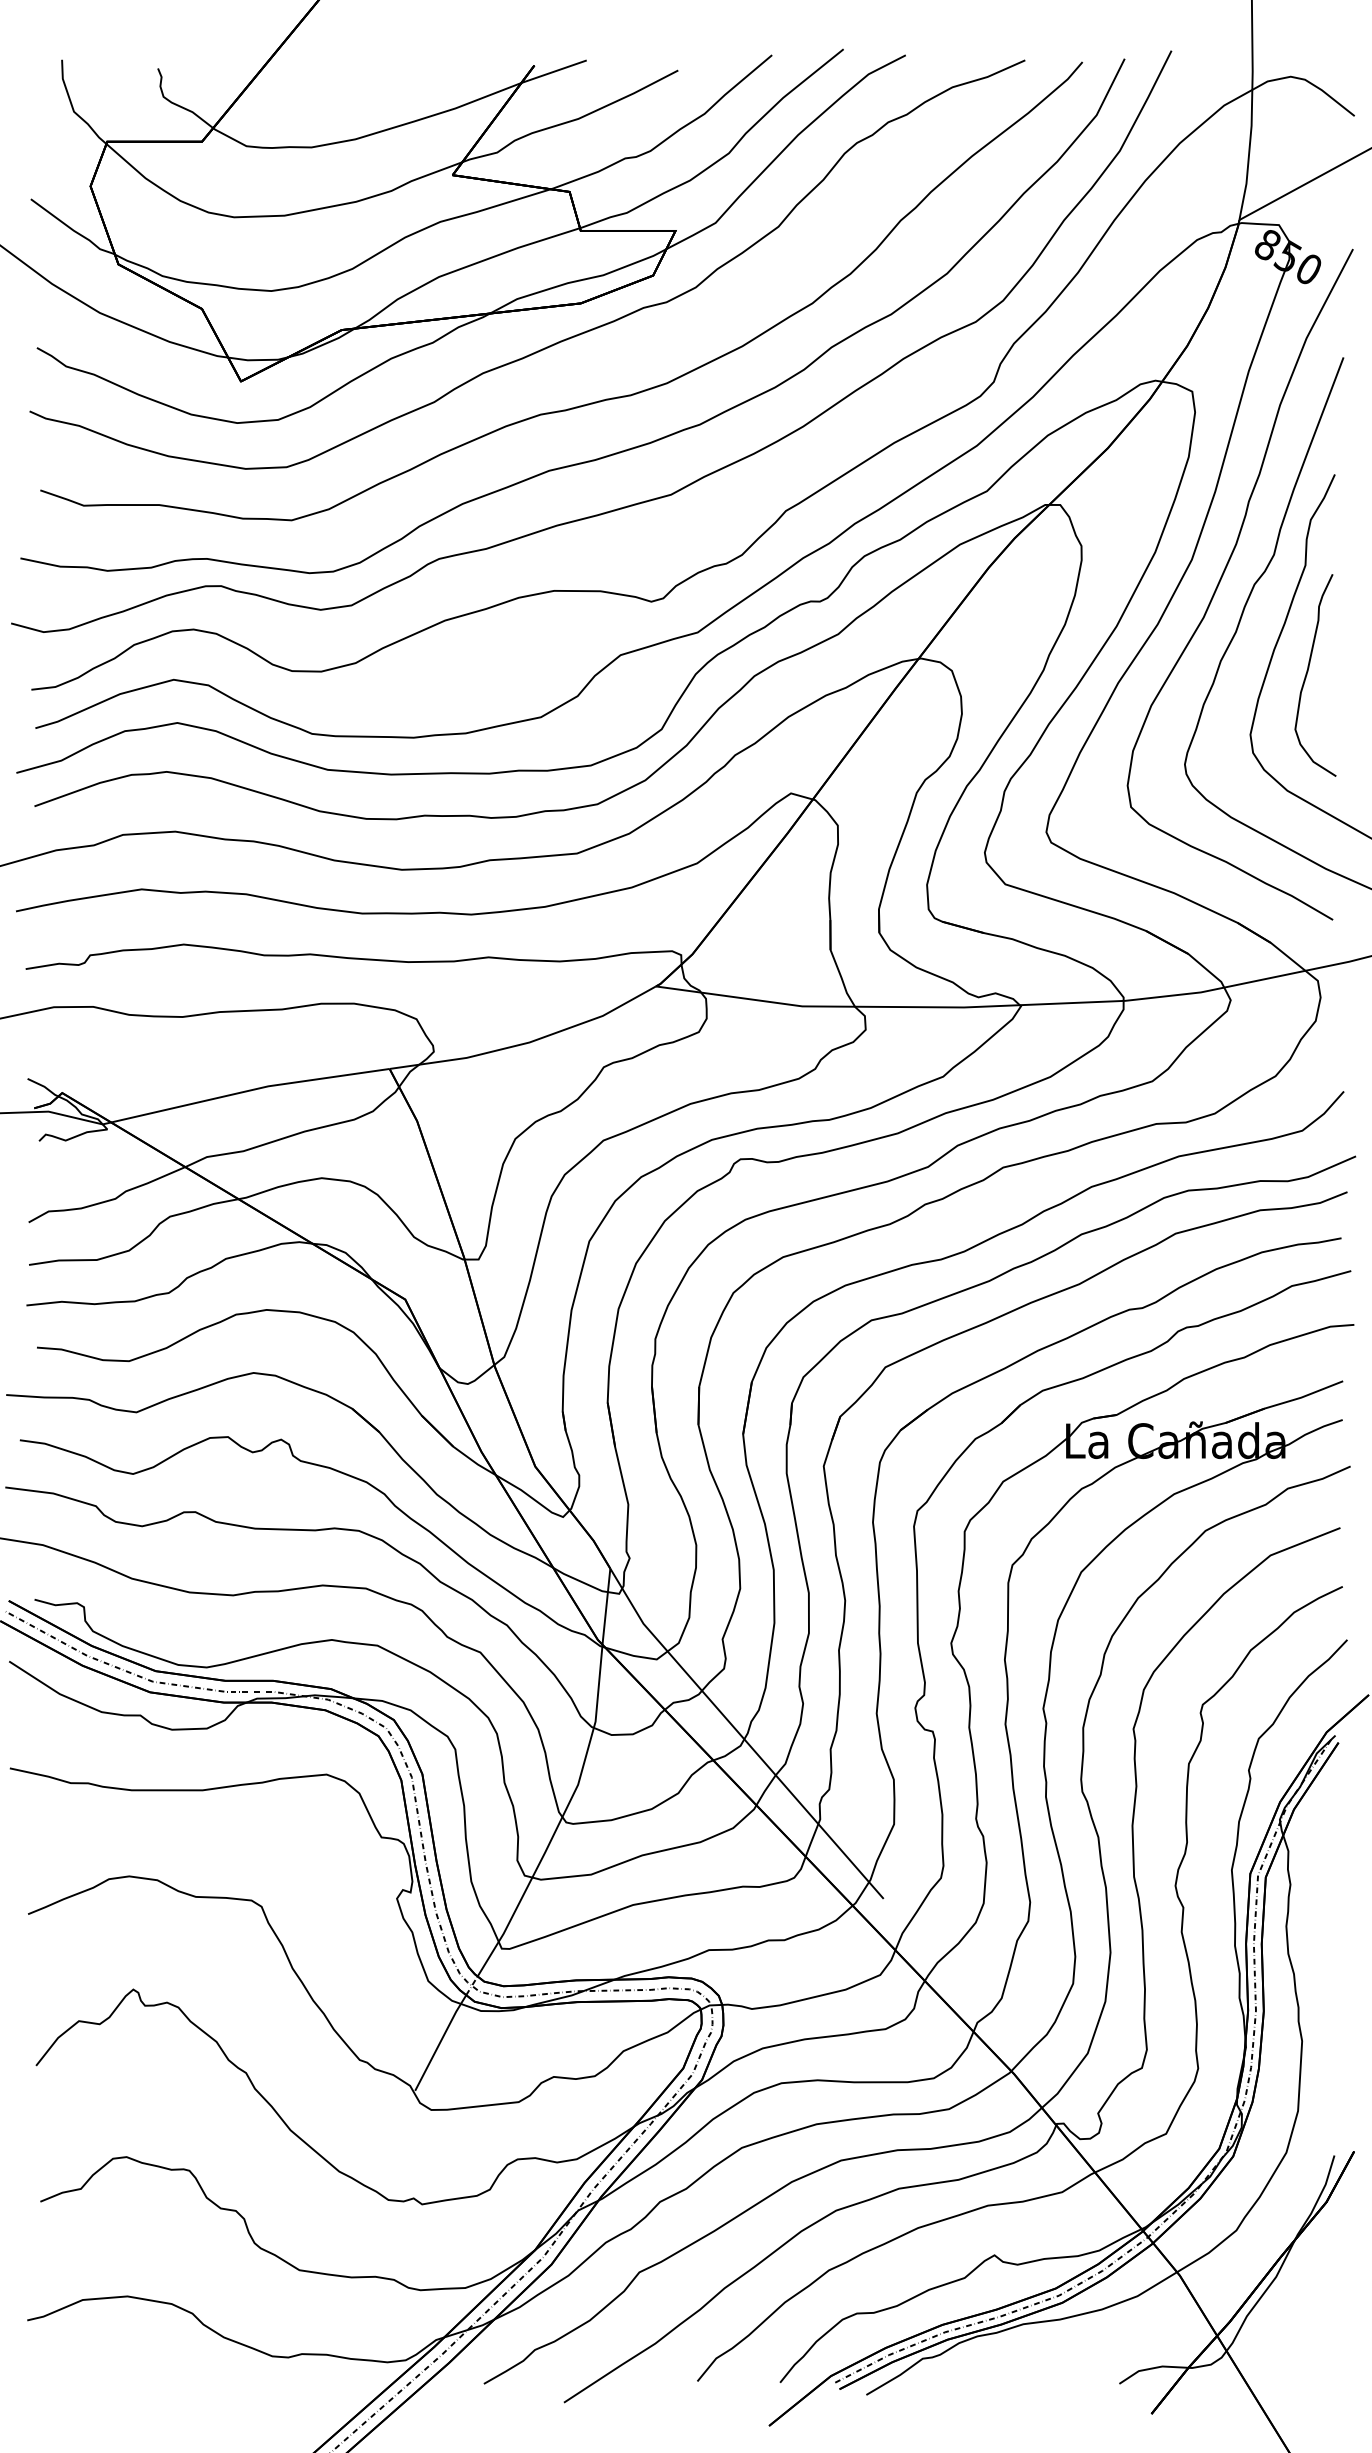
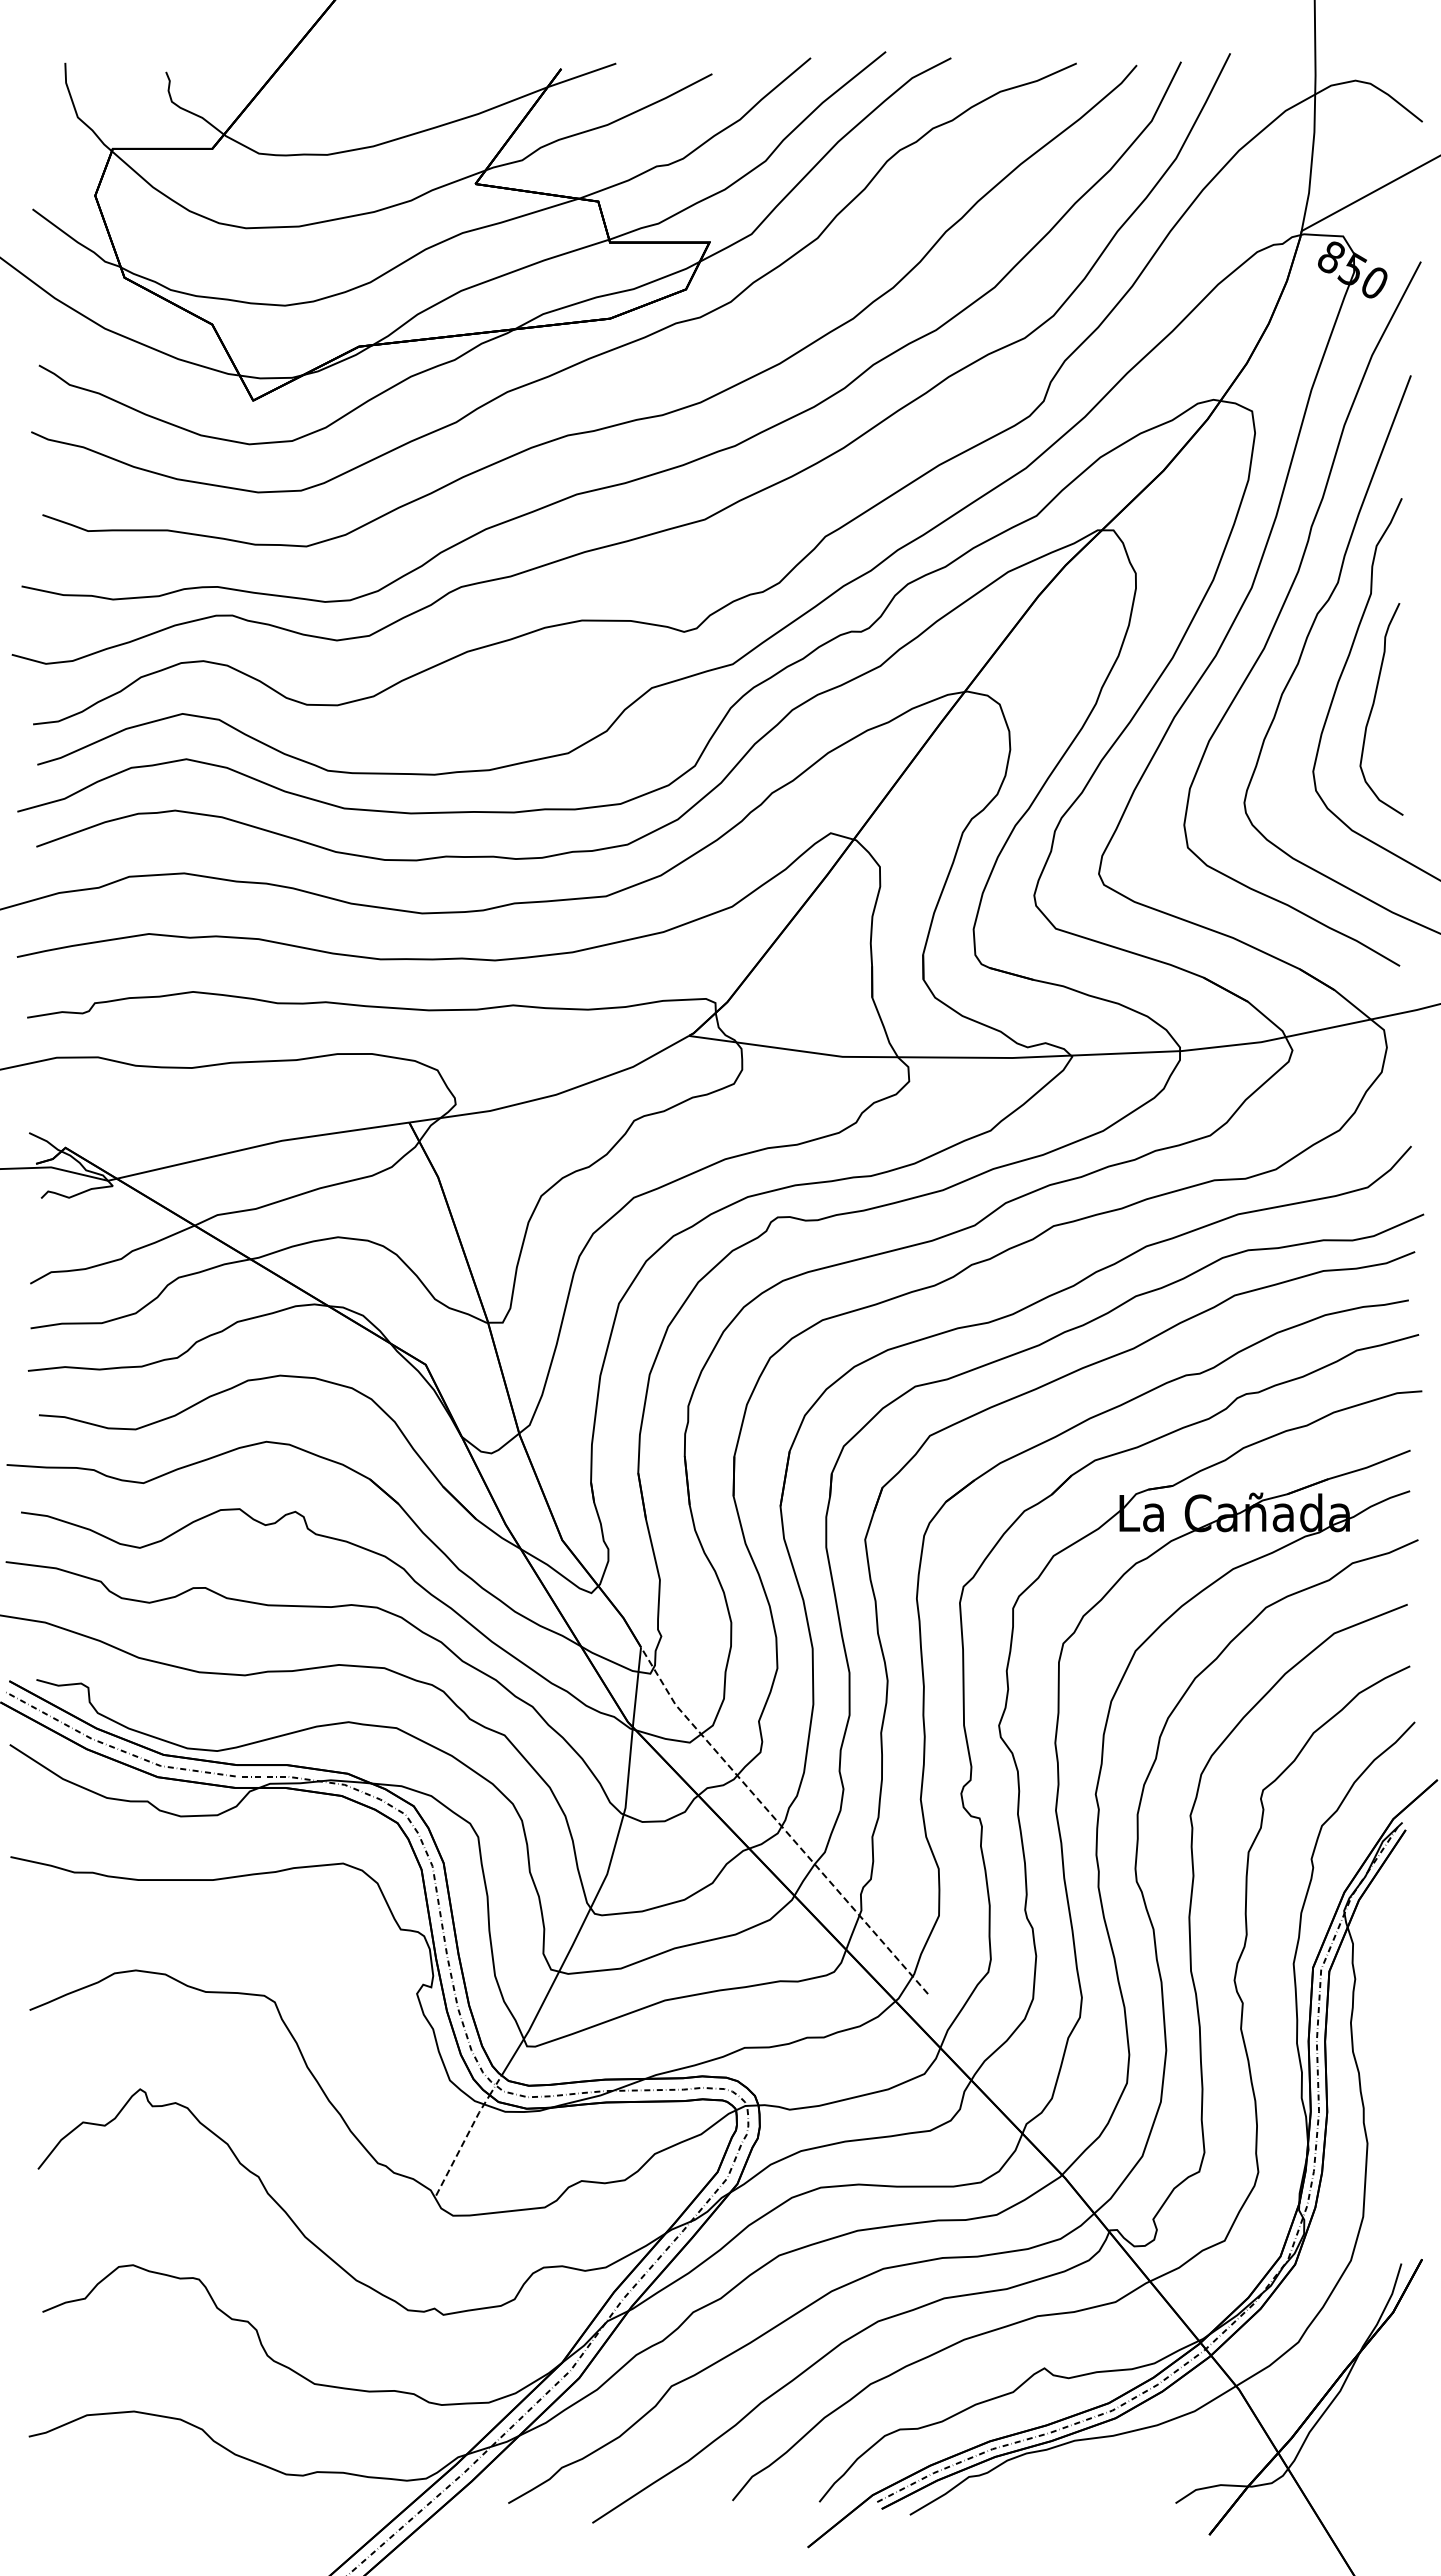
line: (741, 1736) -> (778, 1823), solid -> dashed
line: (440, 2042) -> (462, 2144), solid -> dashed

